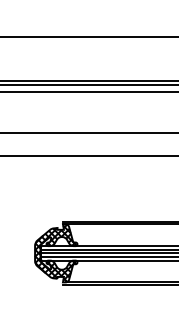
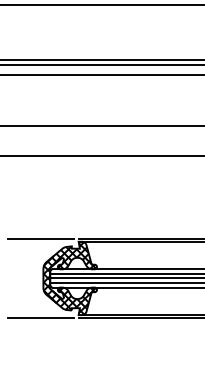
line: (32, 222) -> (40, 239), added
line: (32, 284) -> (40, 317), added

